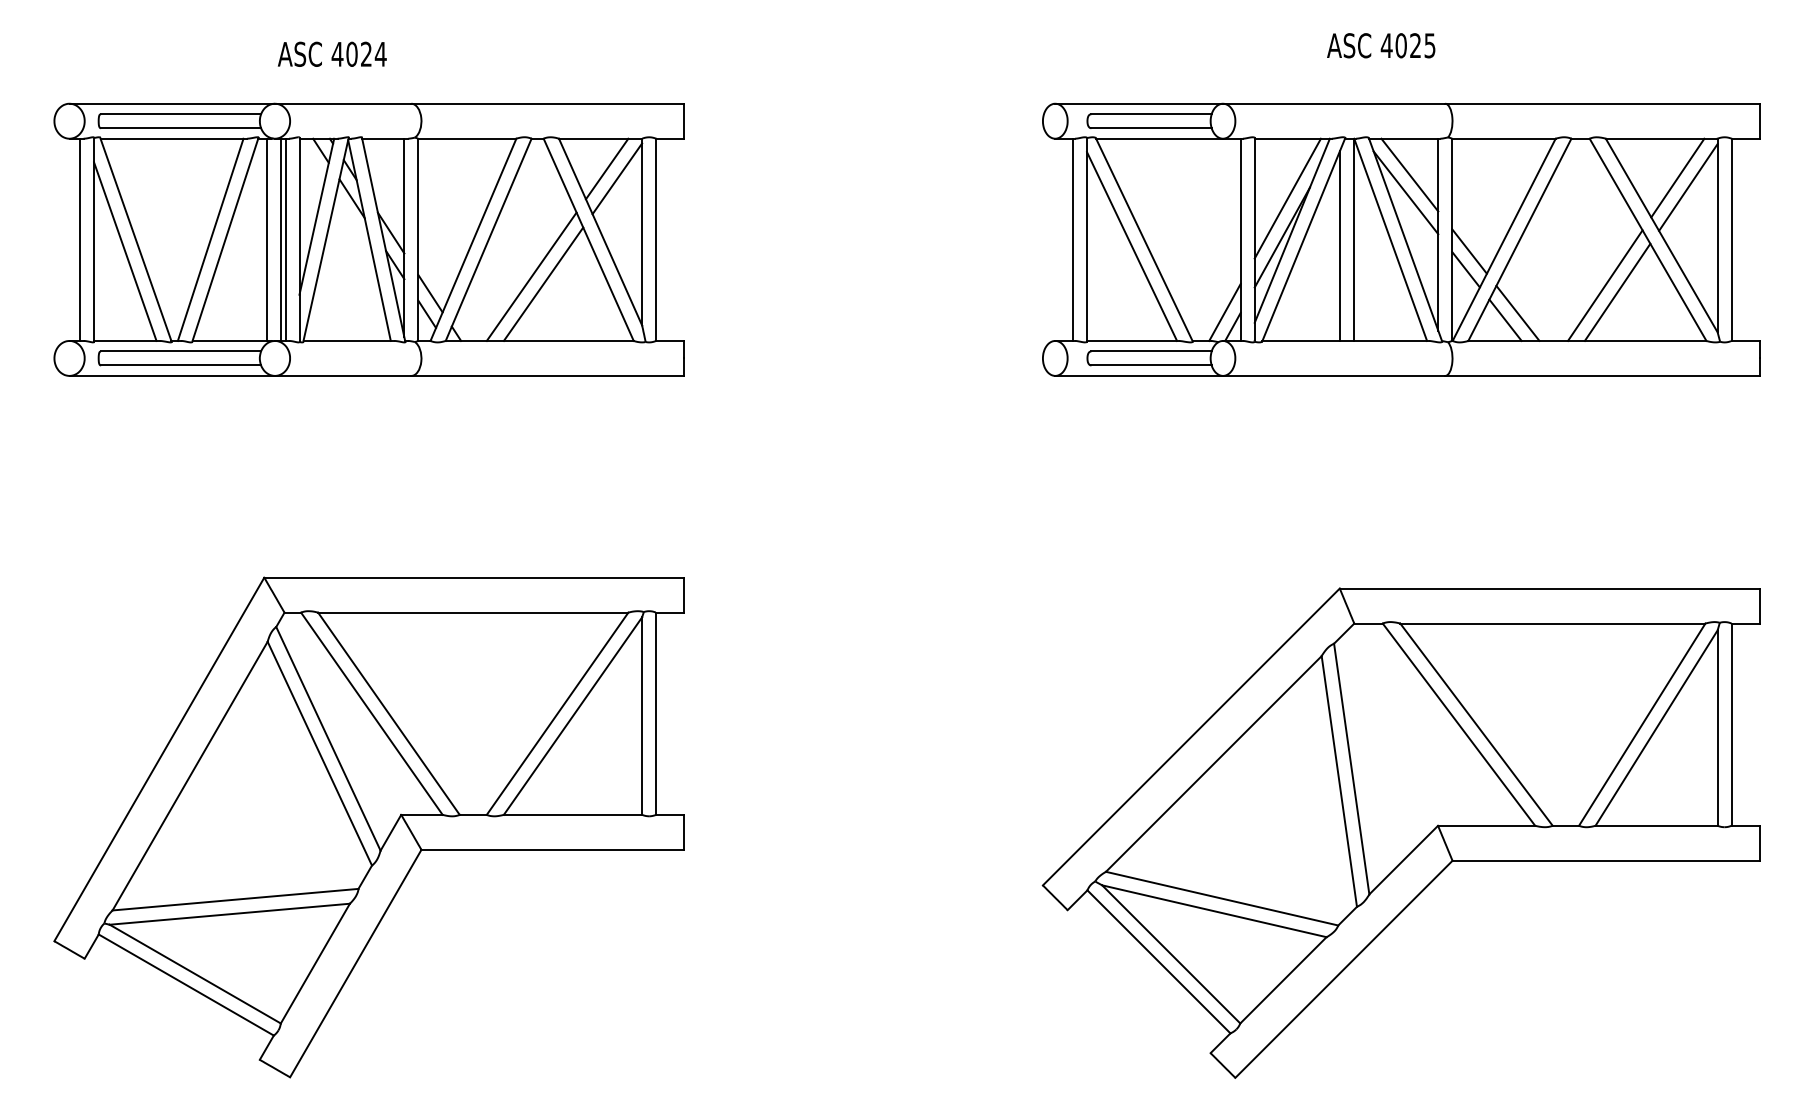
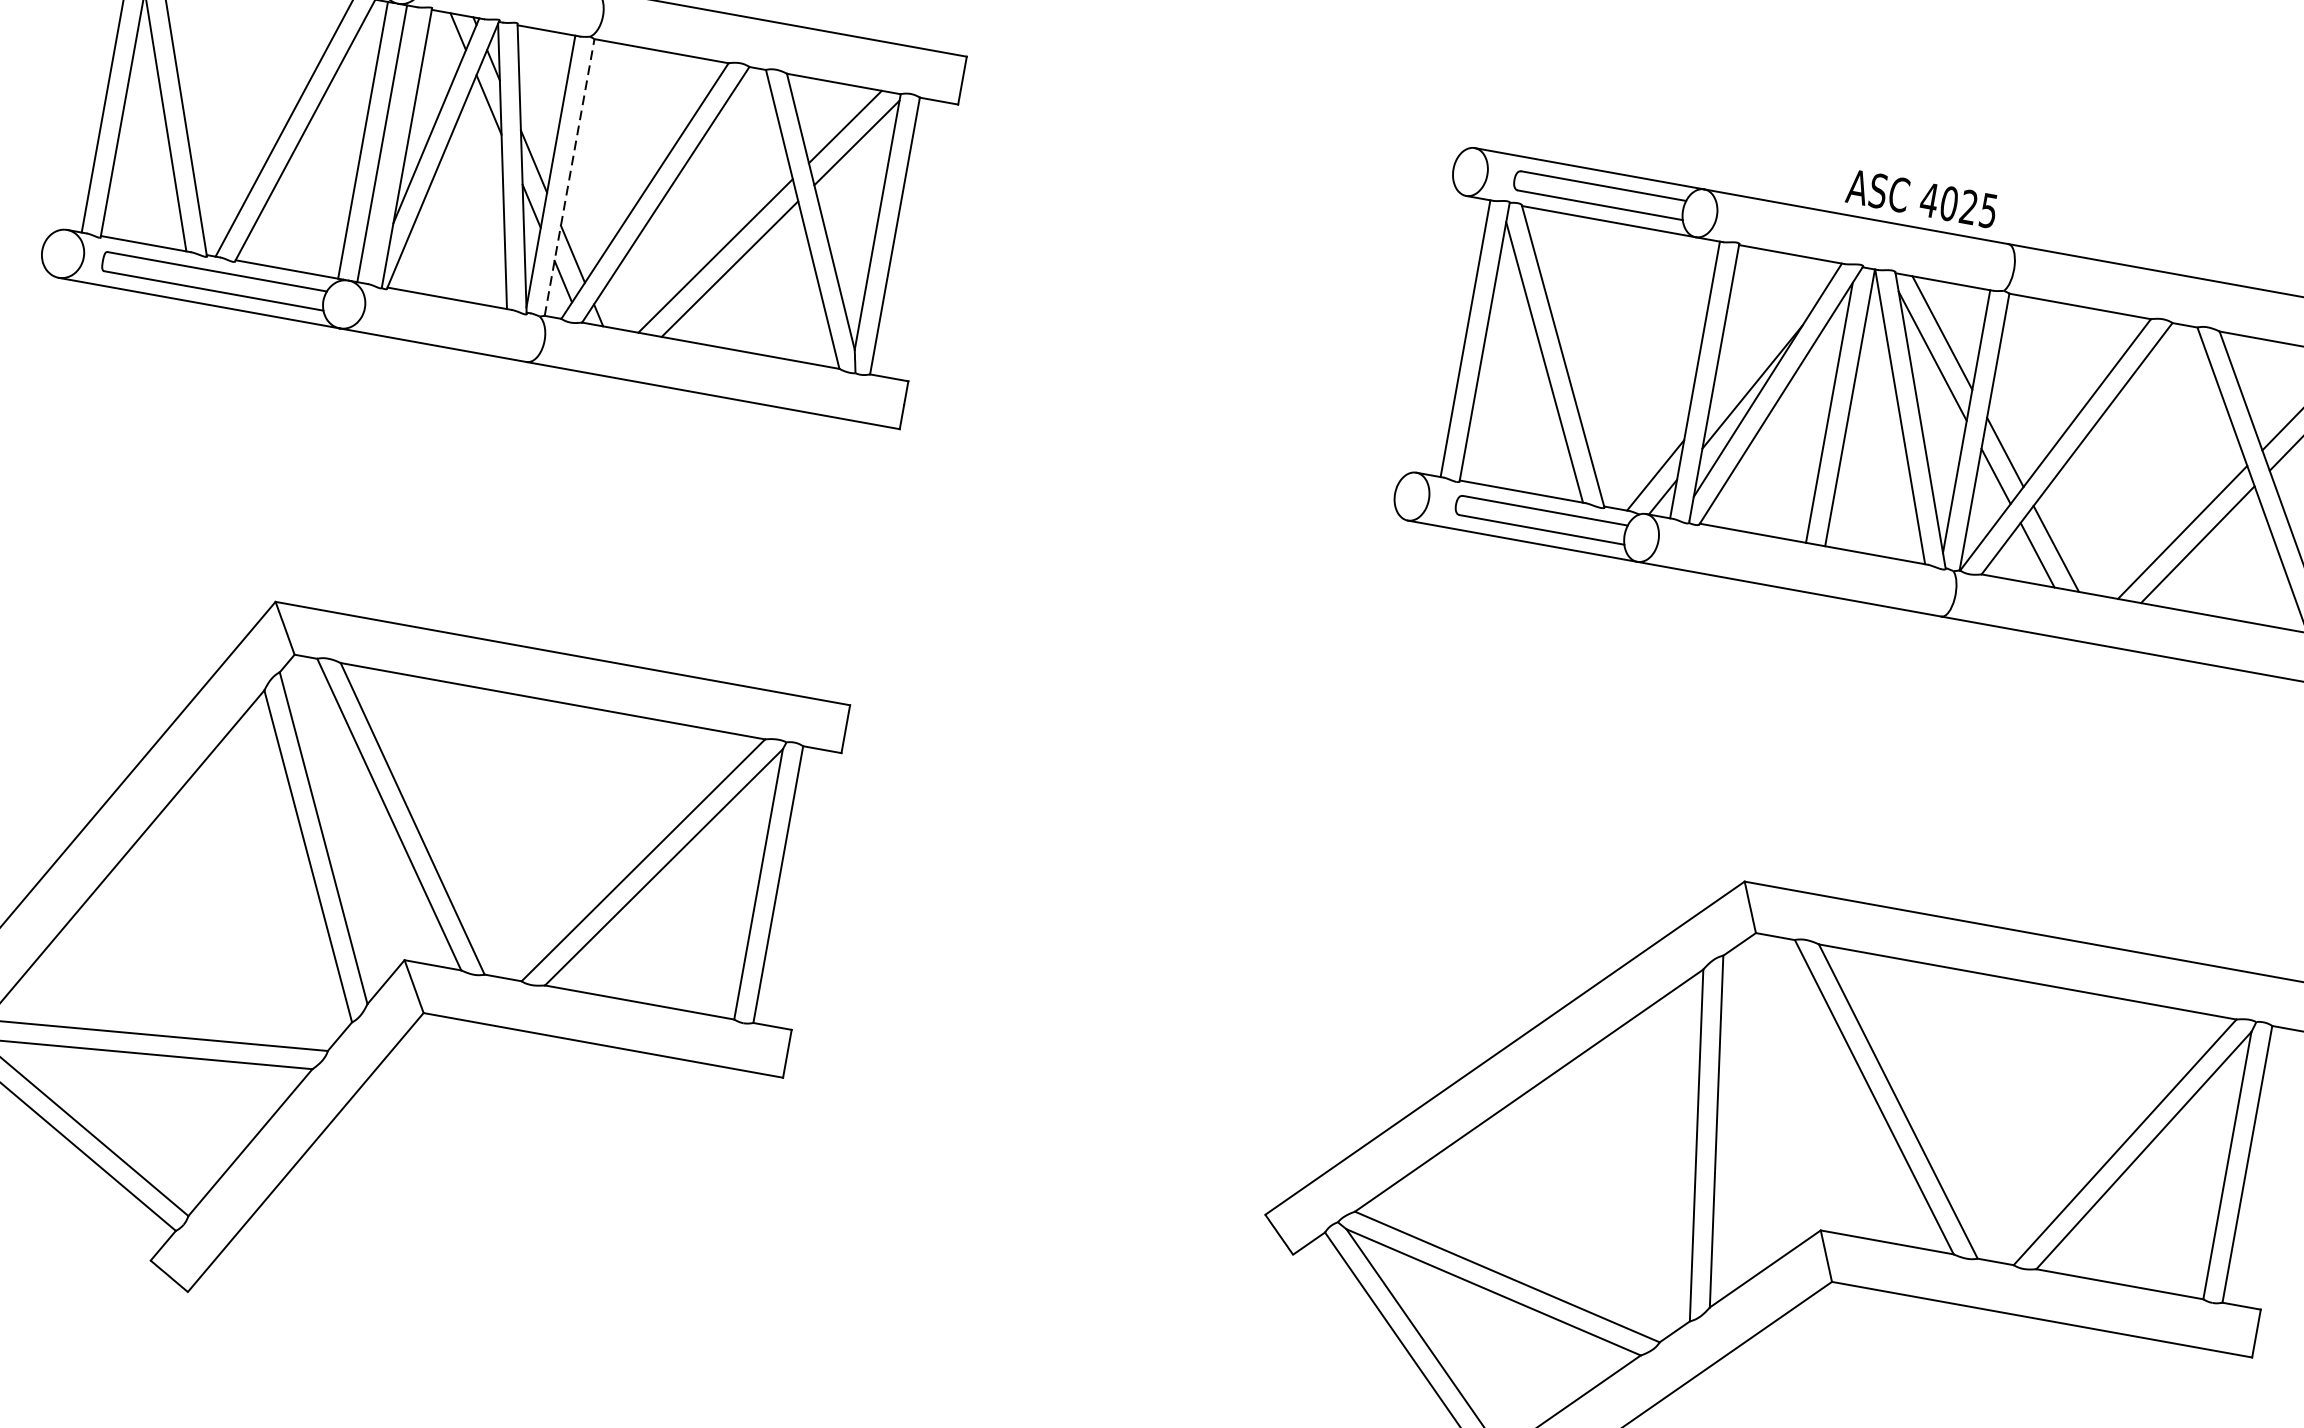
text: (1381, 45) -> (1922, 198), moved
line: (1287, 198) -> (1769, 334), removed
line: (285, 239) -> (387, 144), removed
line: (418, 239) -> (569, 177), solid -> dashed

